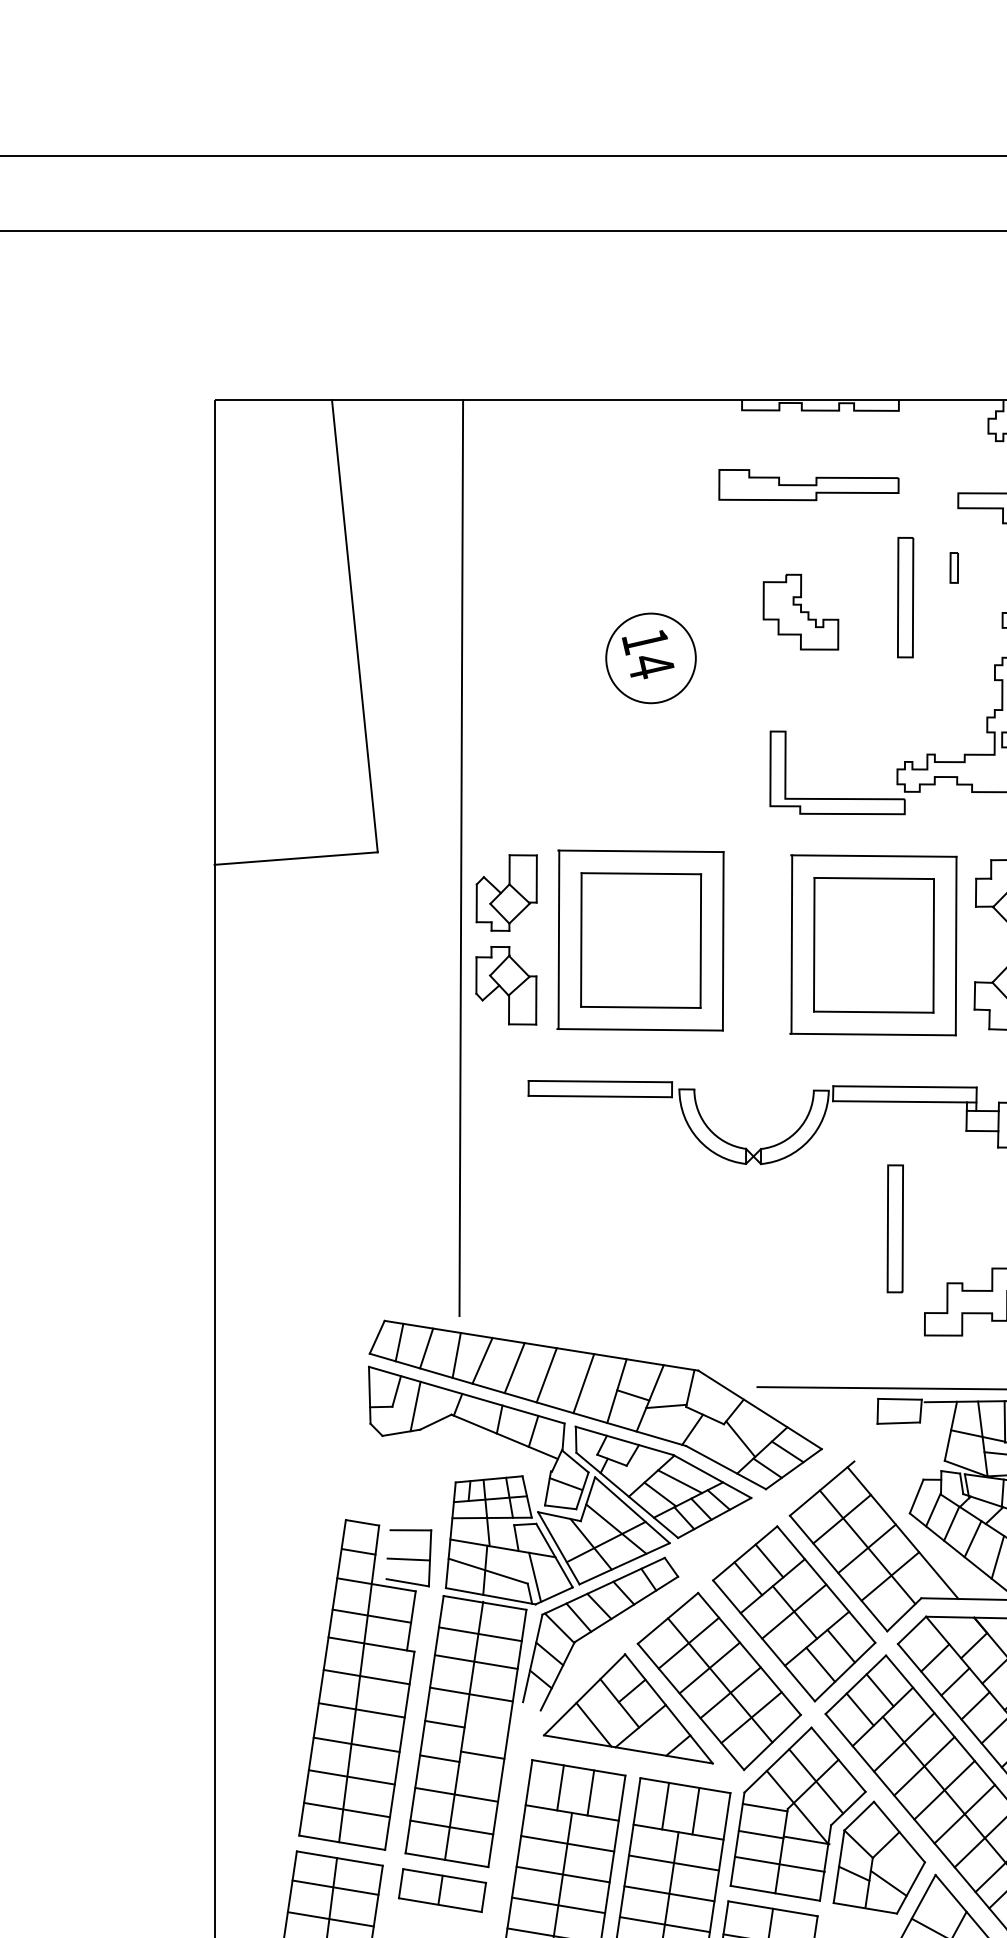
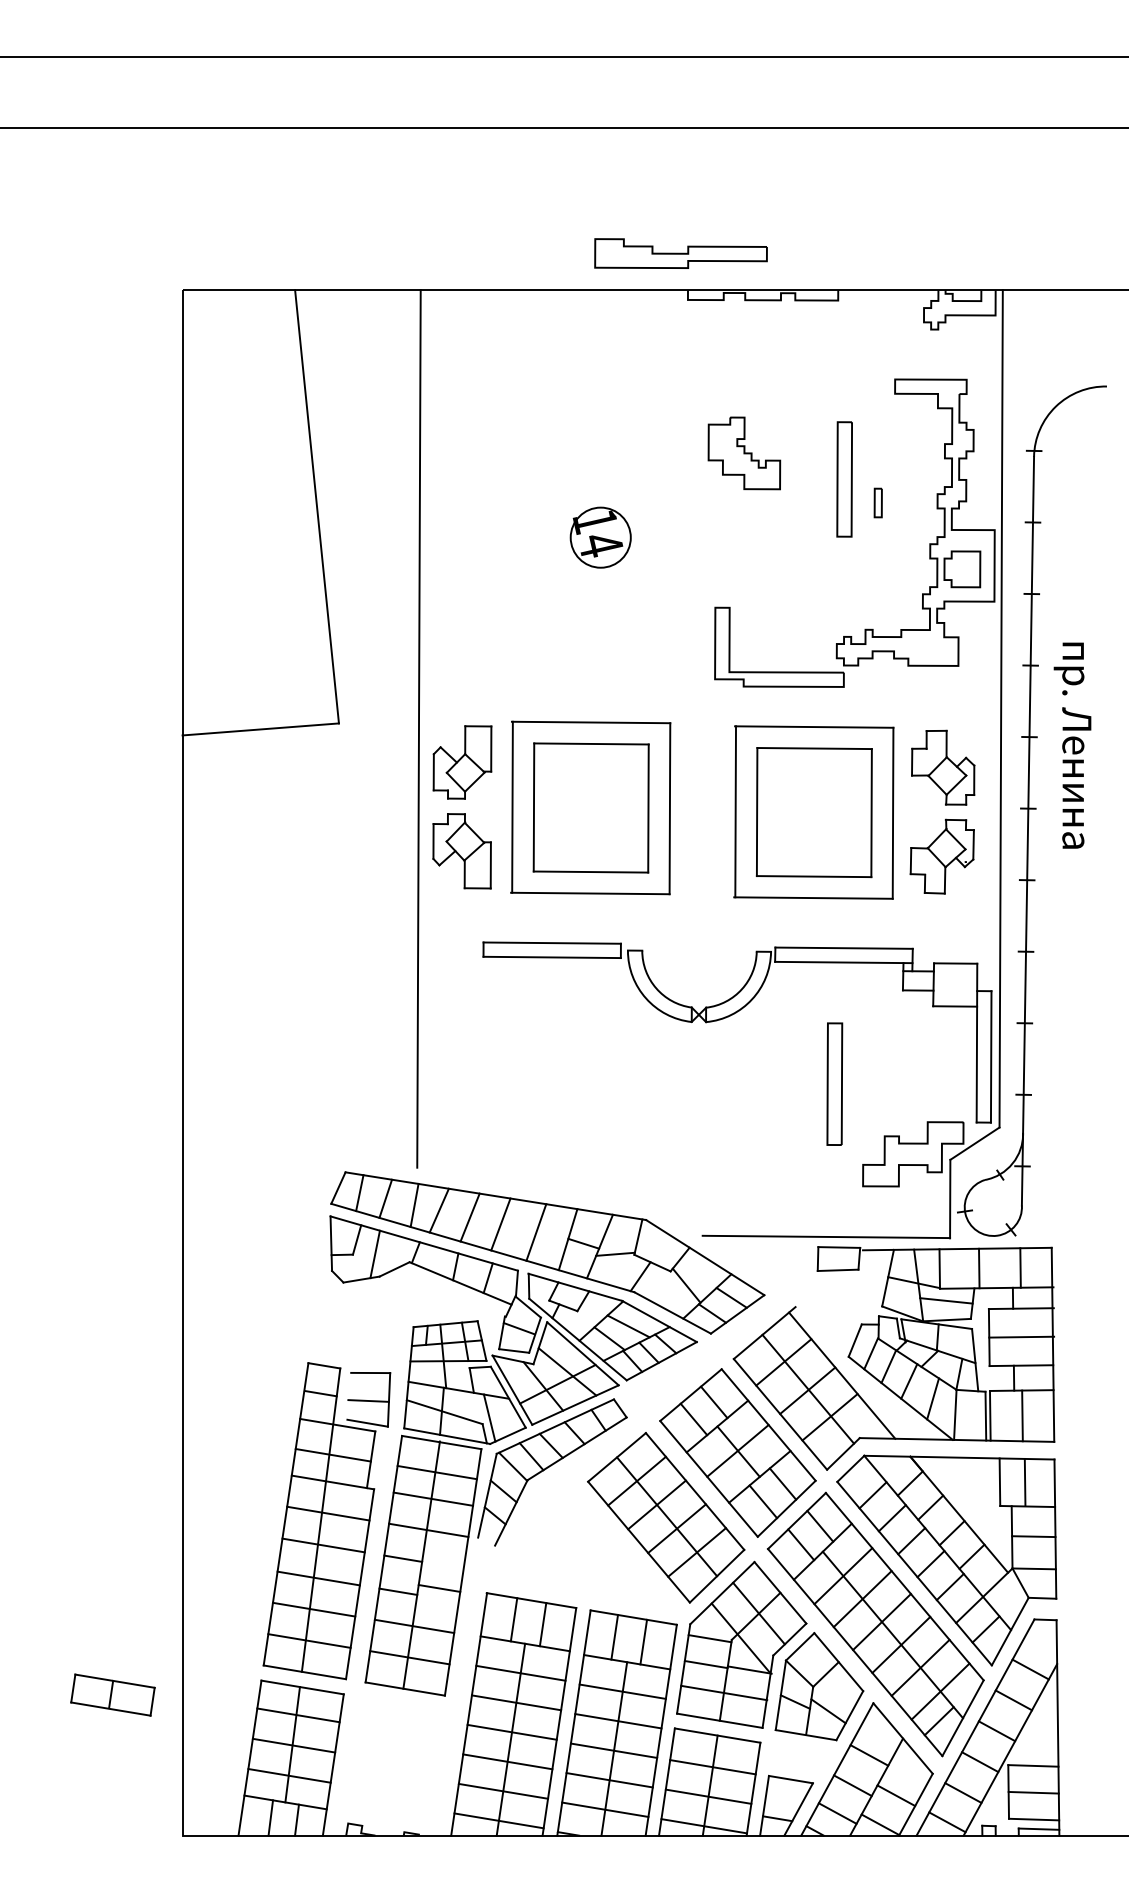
part: (808, 484) -> (680, 253), moved
part: (953, 567) -> (877, 502), moved
part: (801, 612) -> (744, 453), moved
circle: (650, 658) -> (600, 537), size x0.7
part: (627, 1708) -> (578, 1543), removed
part: (442, 1889) -> (112, 1694), moved

